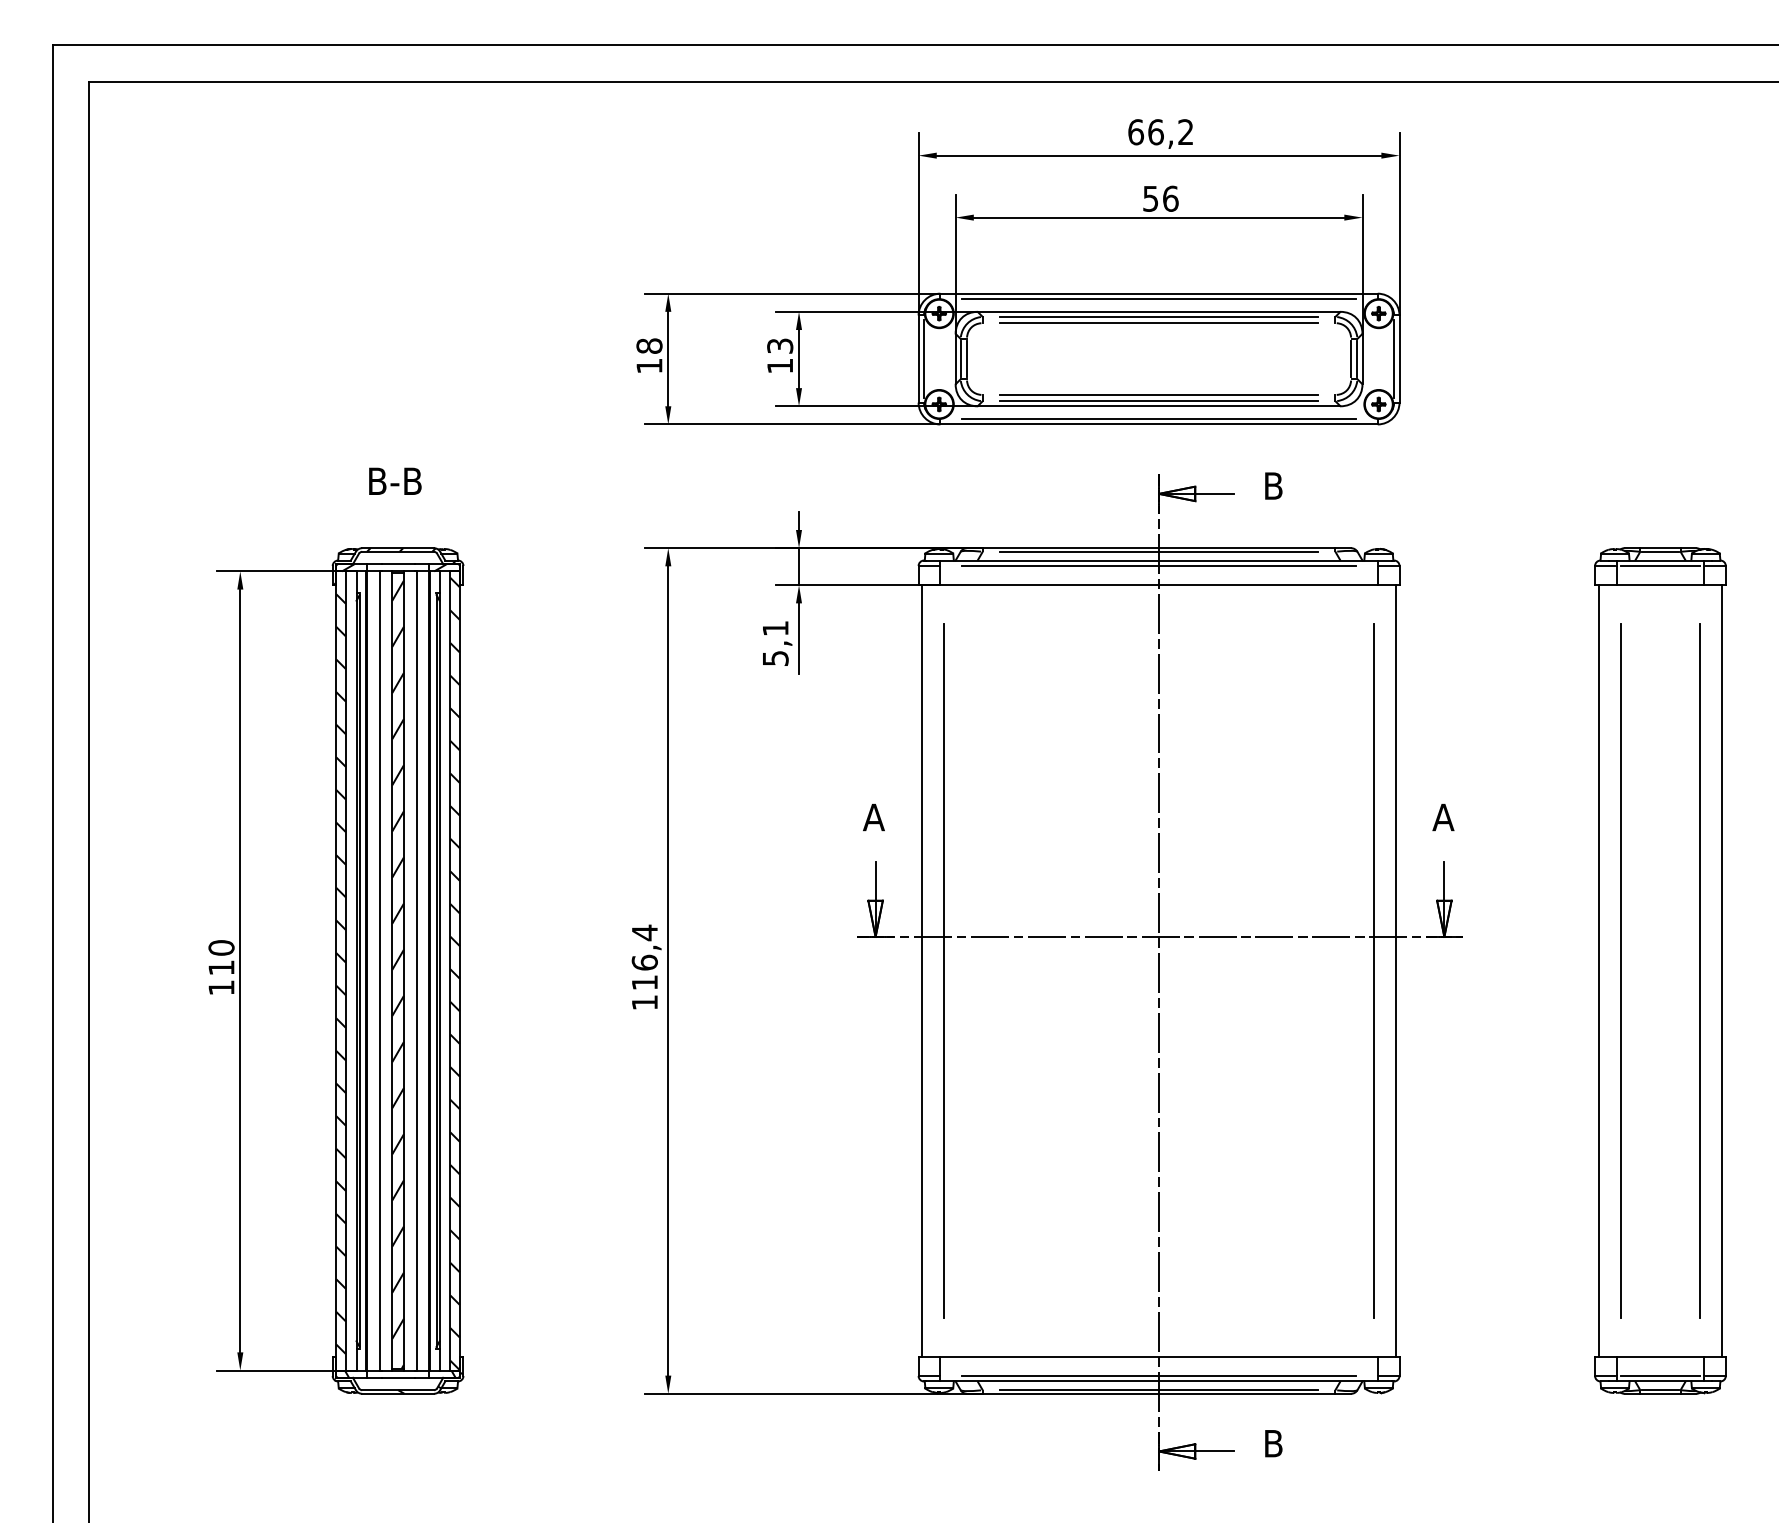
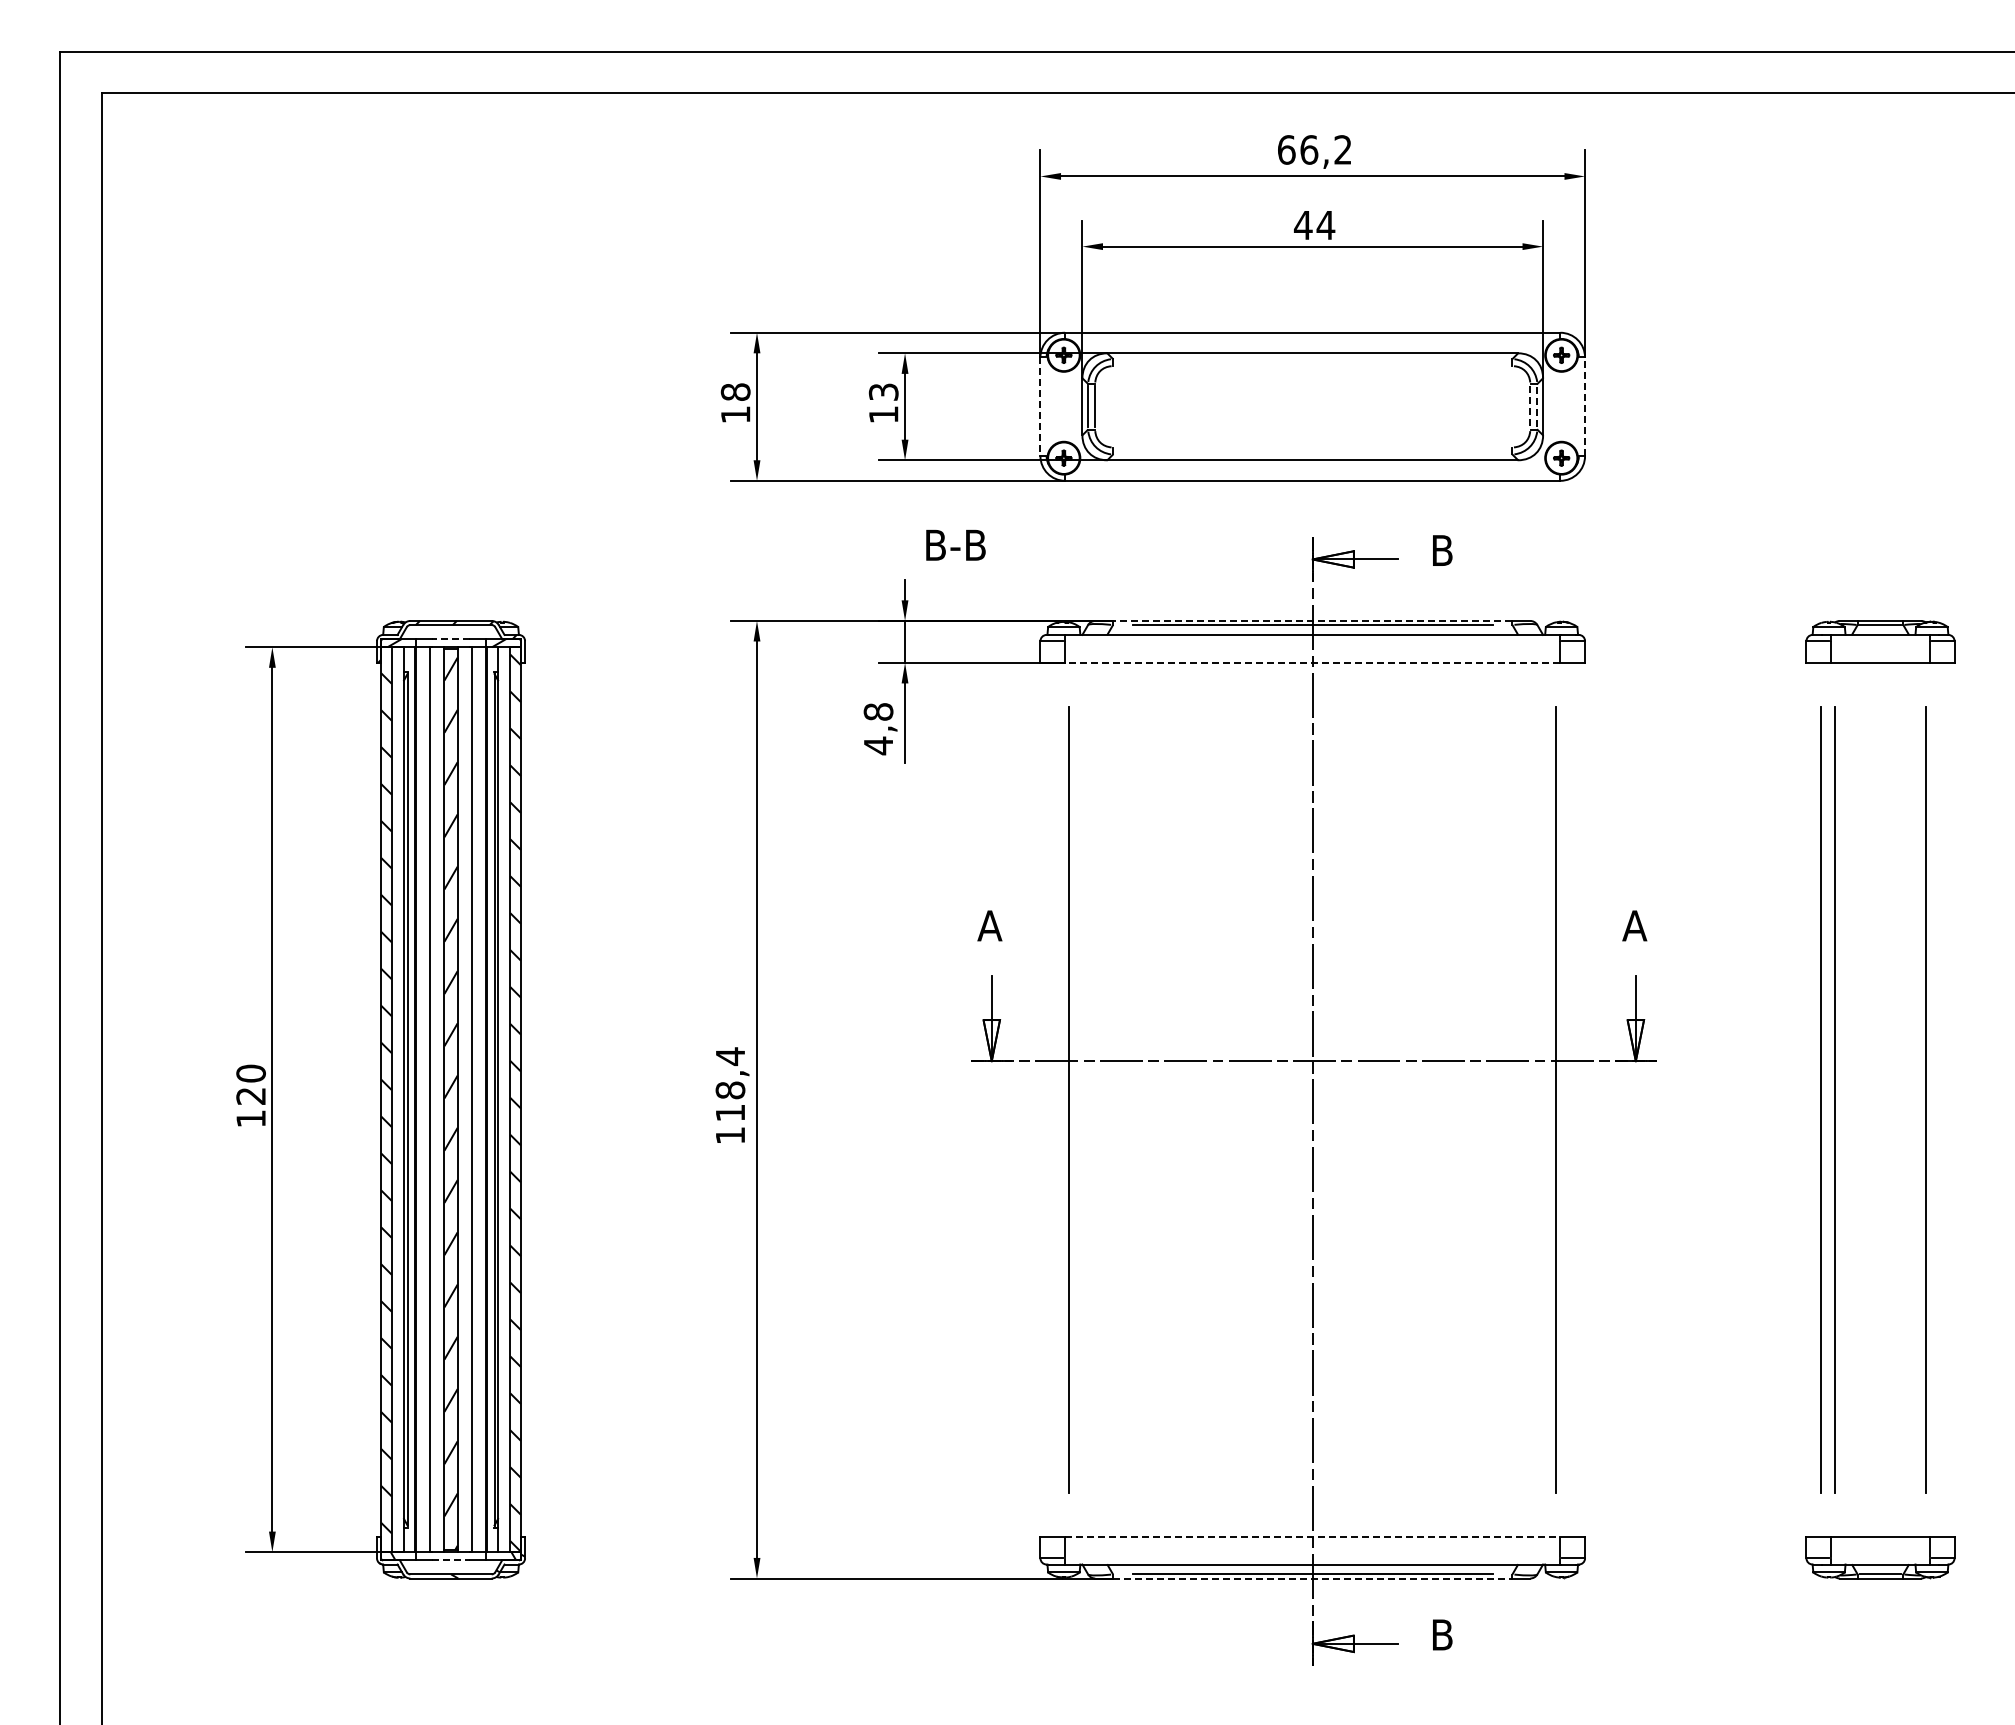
text: (1160, 198) -> (1314, 225), 56 -> 44
line: (1158, 298) -> (1312, 338), removed
line: (1158, 317) -> (1312, 359), removed
line: (1158, 323) -> (1312, 366), removed
line: (923, 358) -> (1046, 406), removed
line: (1351, 358) -> (1530, 406), solid -> dashed
line: (1357, 358) -> (1537, 406), solid -> dashed
line: (1393, 358) -> (1578, 406), removed
line: (1399, 358) -> (1585, 406), solid -> dashed
line: (918, 359) -> (1040, 407), solid -> dashed
line: (1158, 395) -> (1312, 447), removed
line: (1158, 401) -> (1312, 454), removed
line: (1158, 418) -> (1312, 474), removed
text: (394, 480) -> (955, 544), moved
line: (1158, 547) -> (1312, 620), solid -> dashed
line: (398, 564) -> (451, 639), solid -> dashed
line: (1158, 566) -> (1312, 641), removed
line: (1660, 566) -> (1880, 641), removed
line: (1158, 584) -> (1312, 662), solid -> dashed
text: (775, 644) -> (878, 729), 5,1 -> 4,8
text: (644, 962) -> (730, 1090), 116,4 -> 118,4
text: (220, 968) -> (250, 1096), 110 -> 120
line: (922, 970) -> (1044, 1099), removed
line: (1395, 970) -> (1580, 1099), removed
line: (1598, 970) -> (1810, 1099), removed
line: (1607, 970) -> (1820, 1099), added
line: (1722, 970) -> (1950, 1099), removed
line: (1158, 1356) -> (1312, 1536), solid -> dashed
line: (1158, 1376) -> (1312, 1558), removed
line: (1660, 1376) -> (1880, 1558), removed
line: (398, 1377) -> (451, 1560), solid -> dashed
line: (1158, 1393) -> (1312, 1578), solid -> dashed

